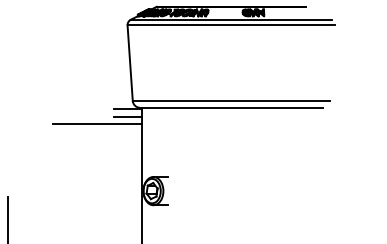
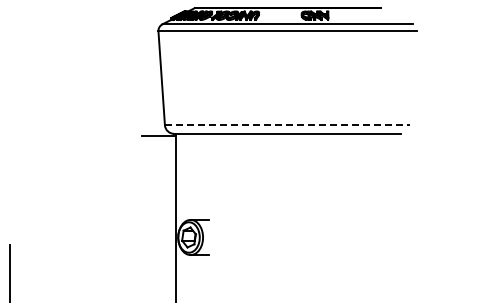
line: (231, 101) -> (287, 125), solid -> dashed
line: (127, 116) -> (158, 144), removed
line: (97, 123) -> (120, 153), removed

